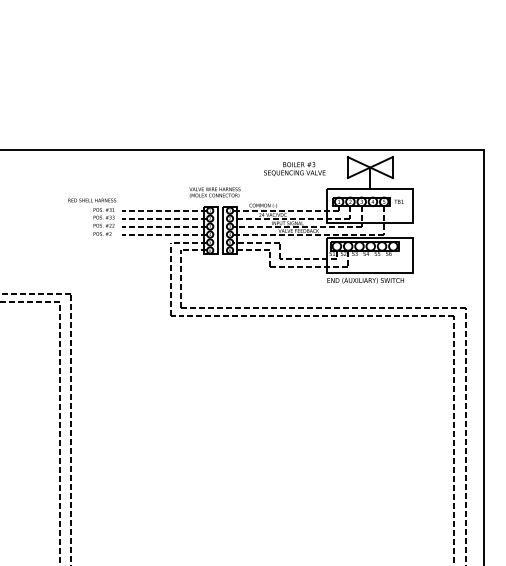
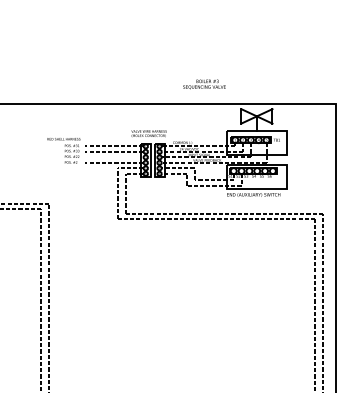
text: (294, 169) -> (204, 84), moved
line: (163, 226) -> (113, 157), removed

